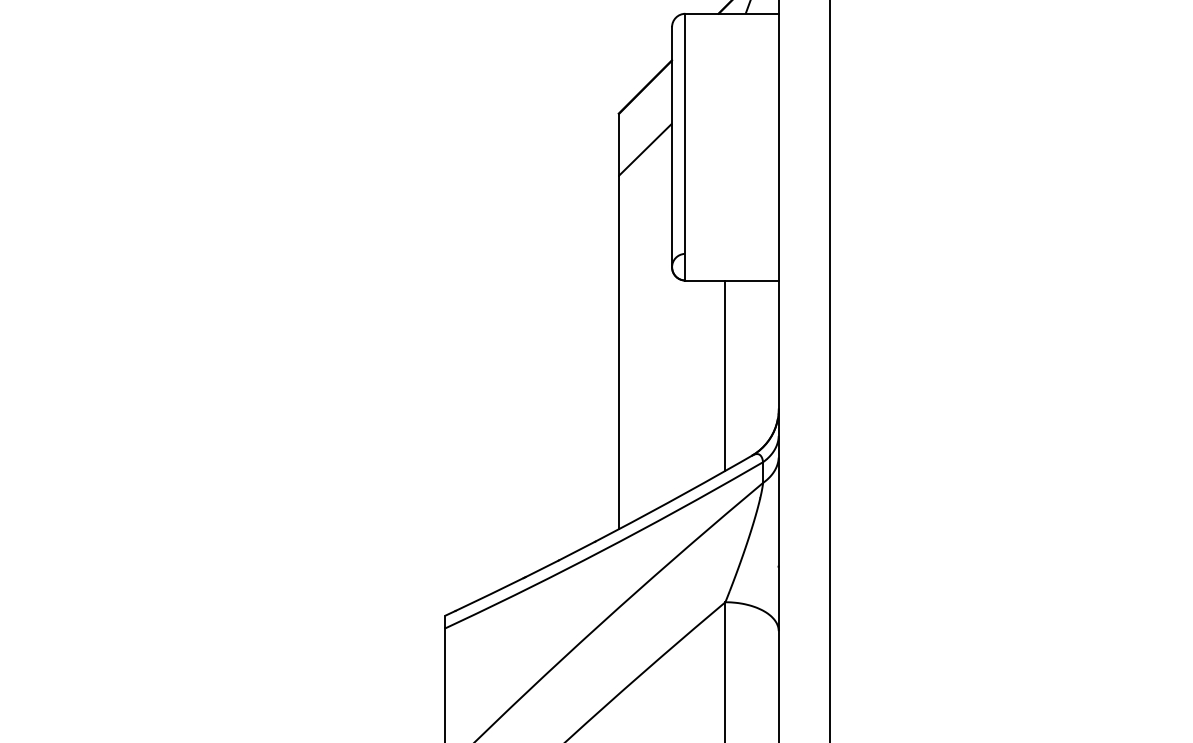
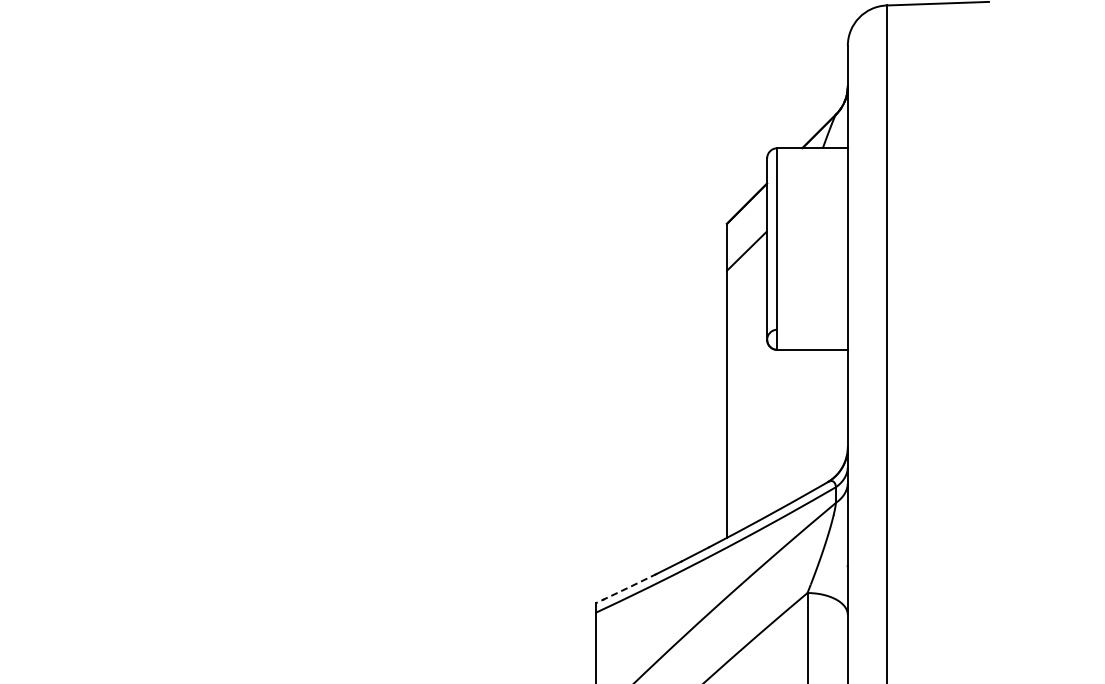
line: (725, 375) -> (807, 421), removed
line: (485, 596) -> (626, 588), solid -> dashed

